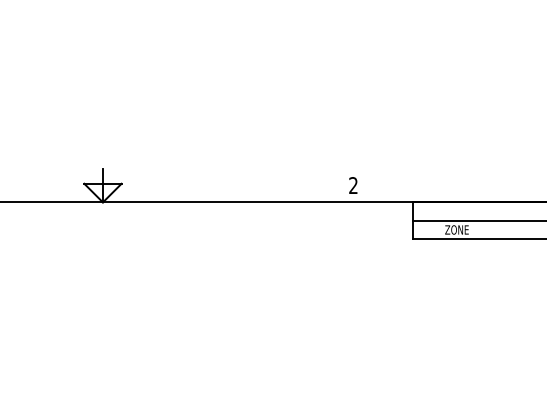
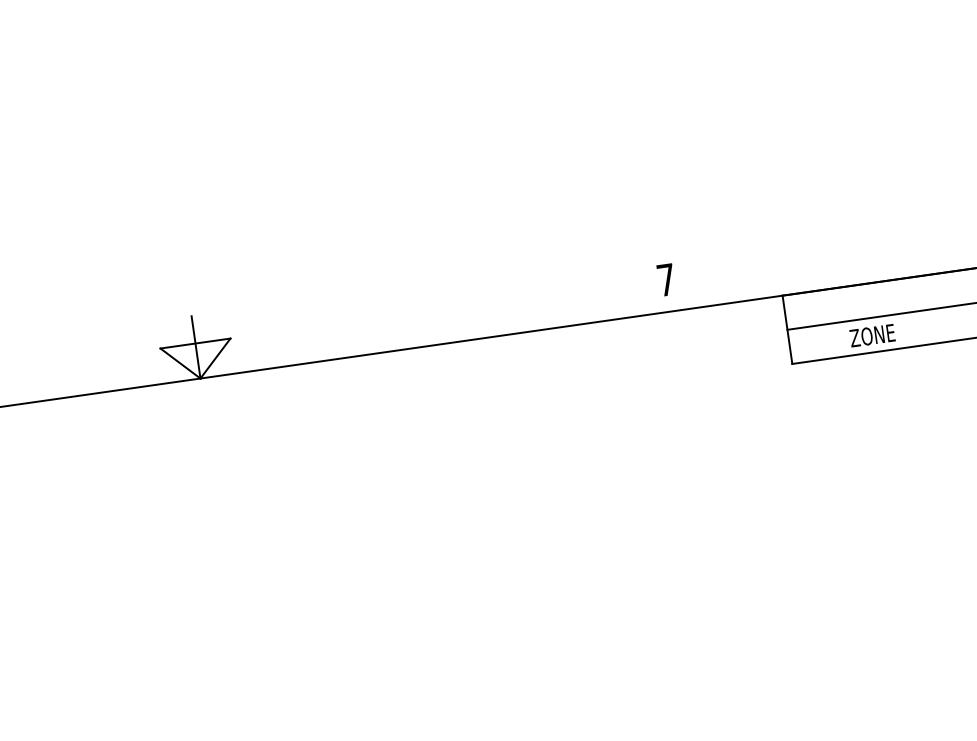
text: (353, 185) -> (666, 279), 2 -> 7

